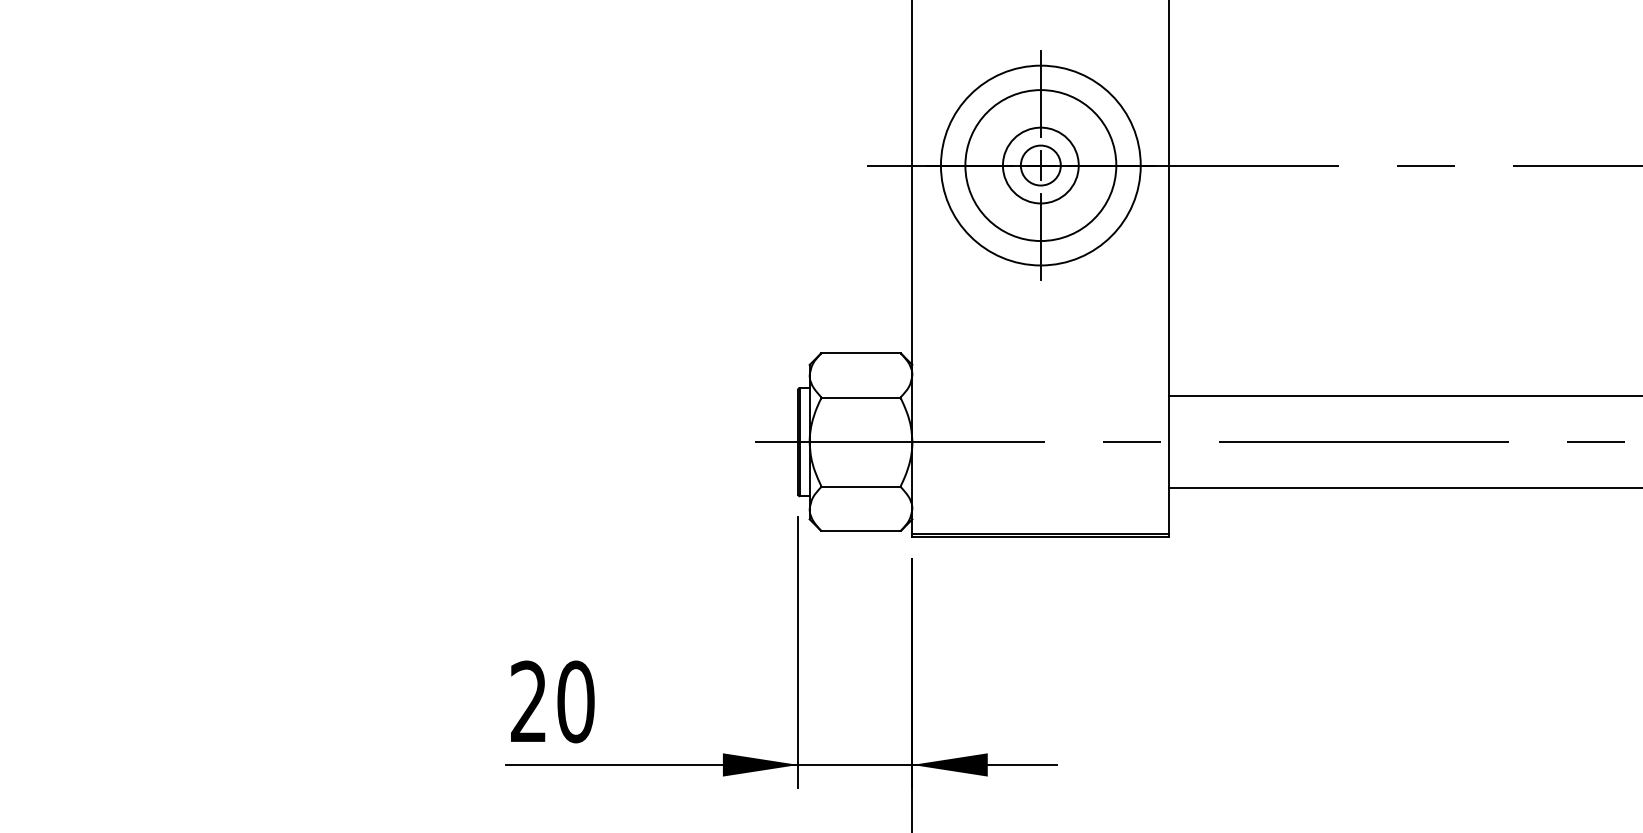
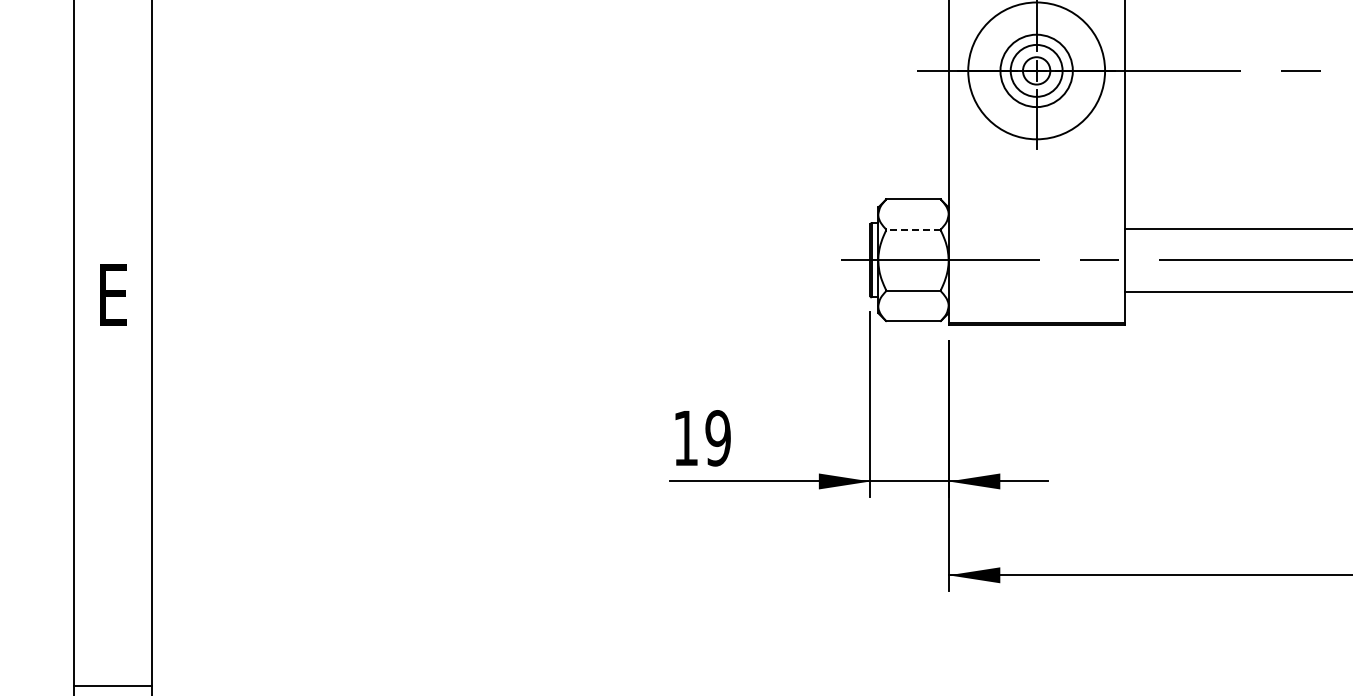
circle: (1040, 164) -> (1036, 70), size x0.7
line: (861, 397) -> (913, 229), solid -> dashed
text: (551, 702) -> (701, 438), 20 -> 19

